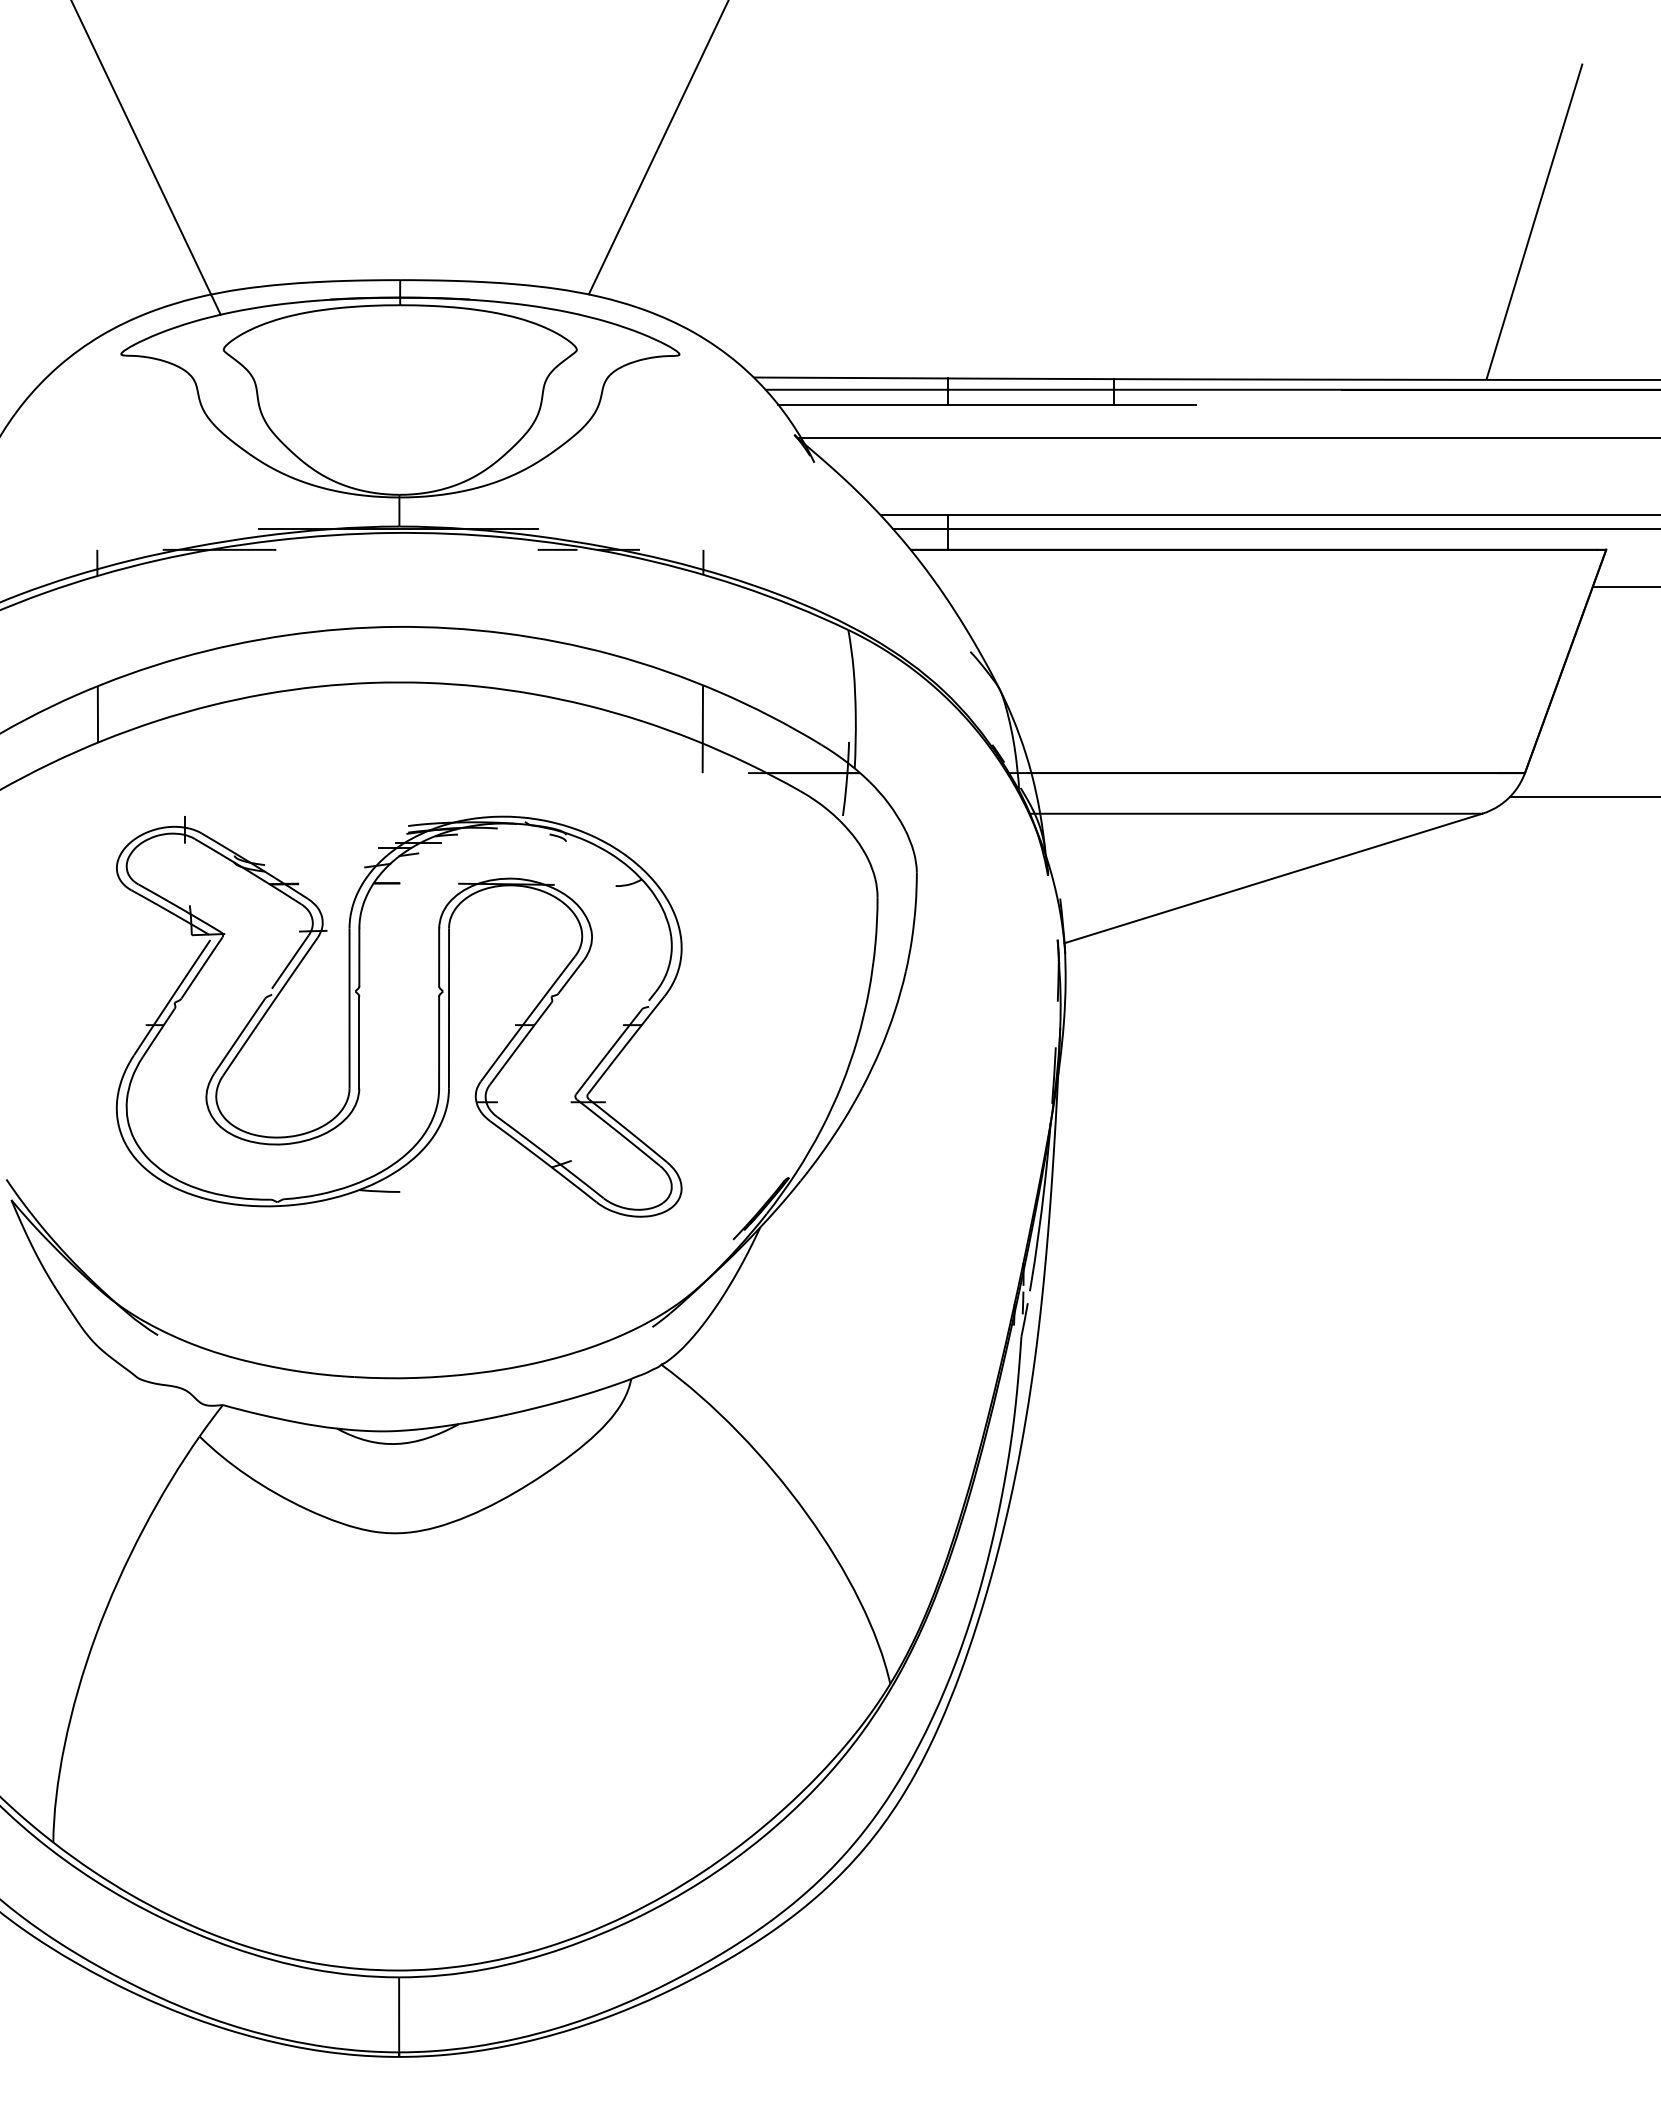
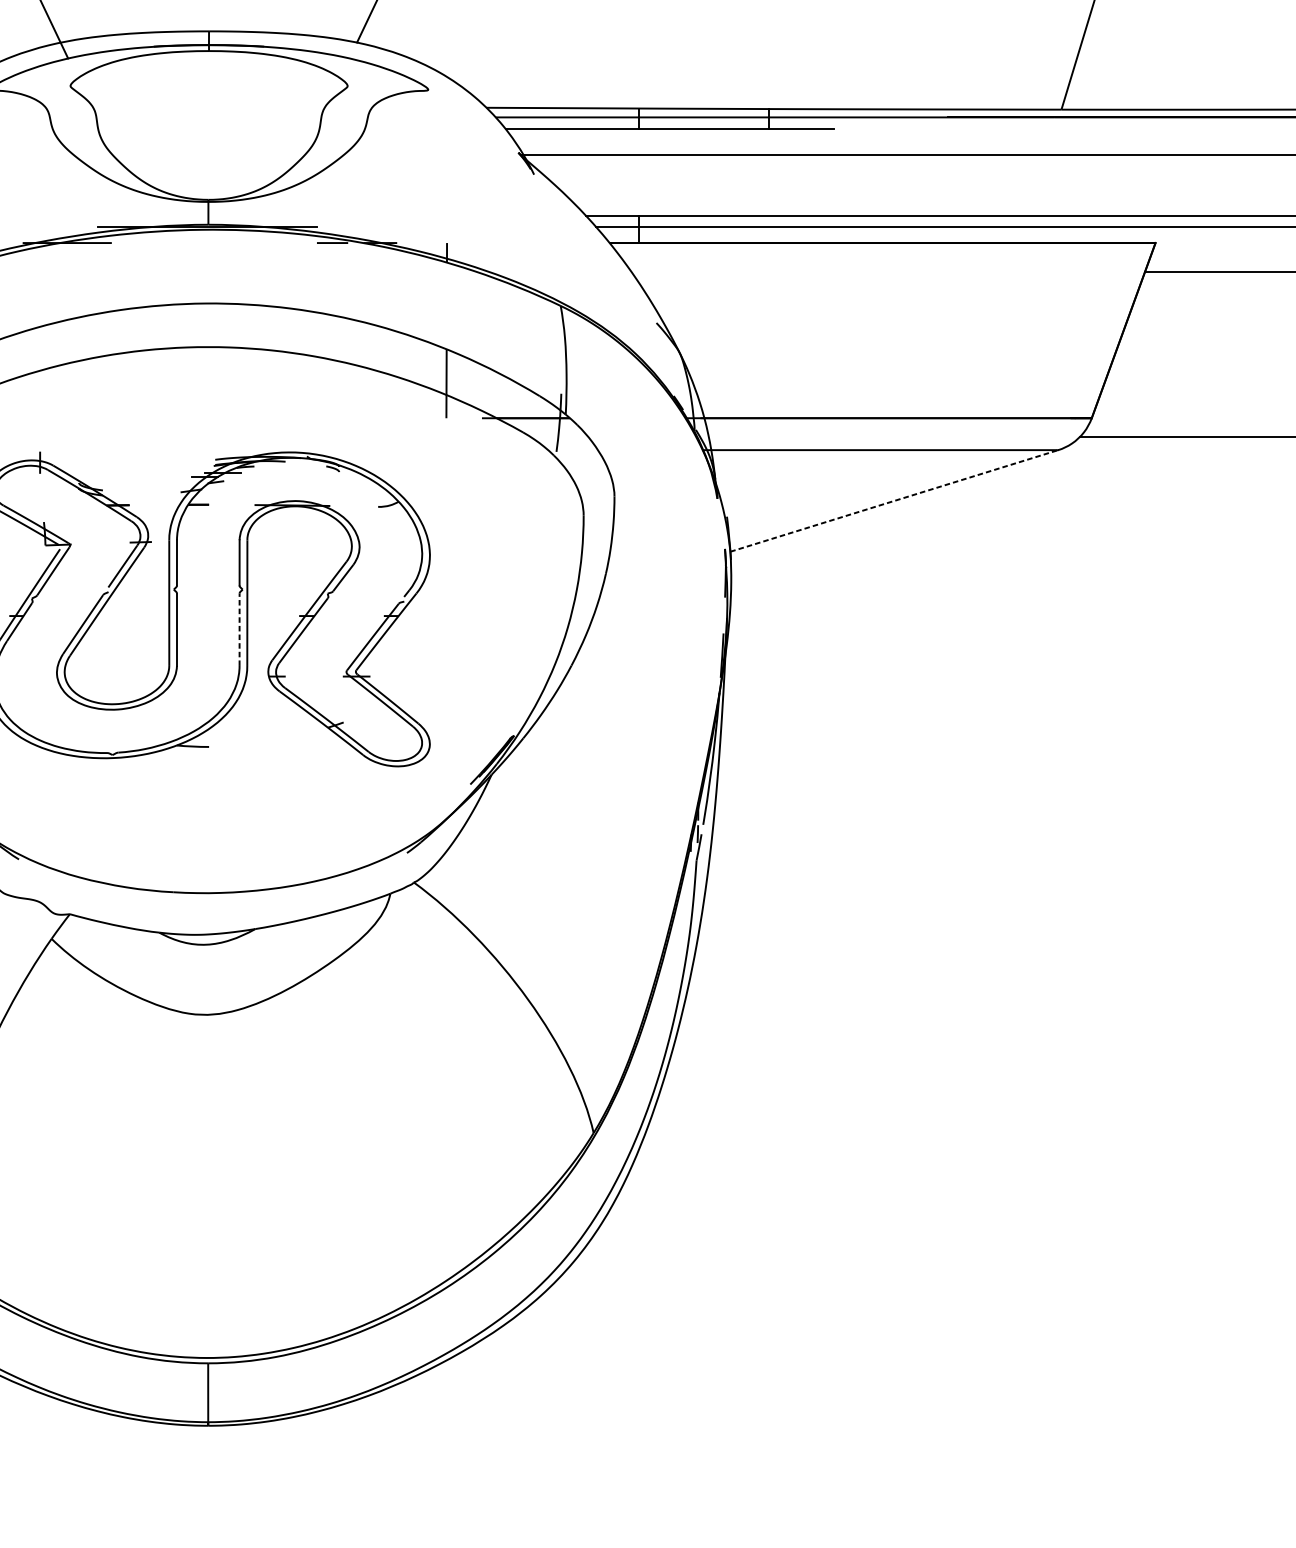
line: (1273, 878) -> (894, 500), solid -> dashed
line: (439, 1042) -> (239, 629), solid -> dashed

